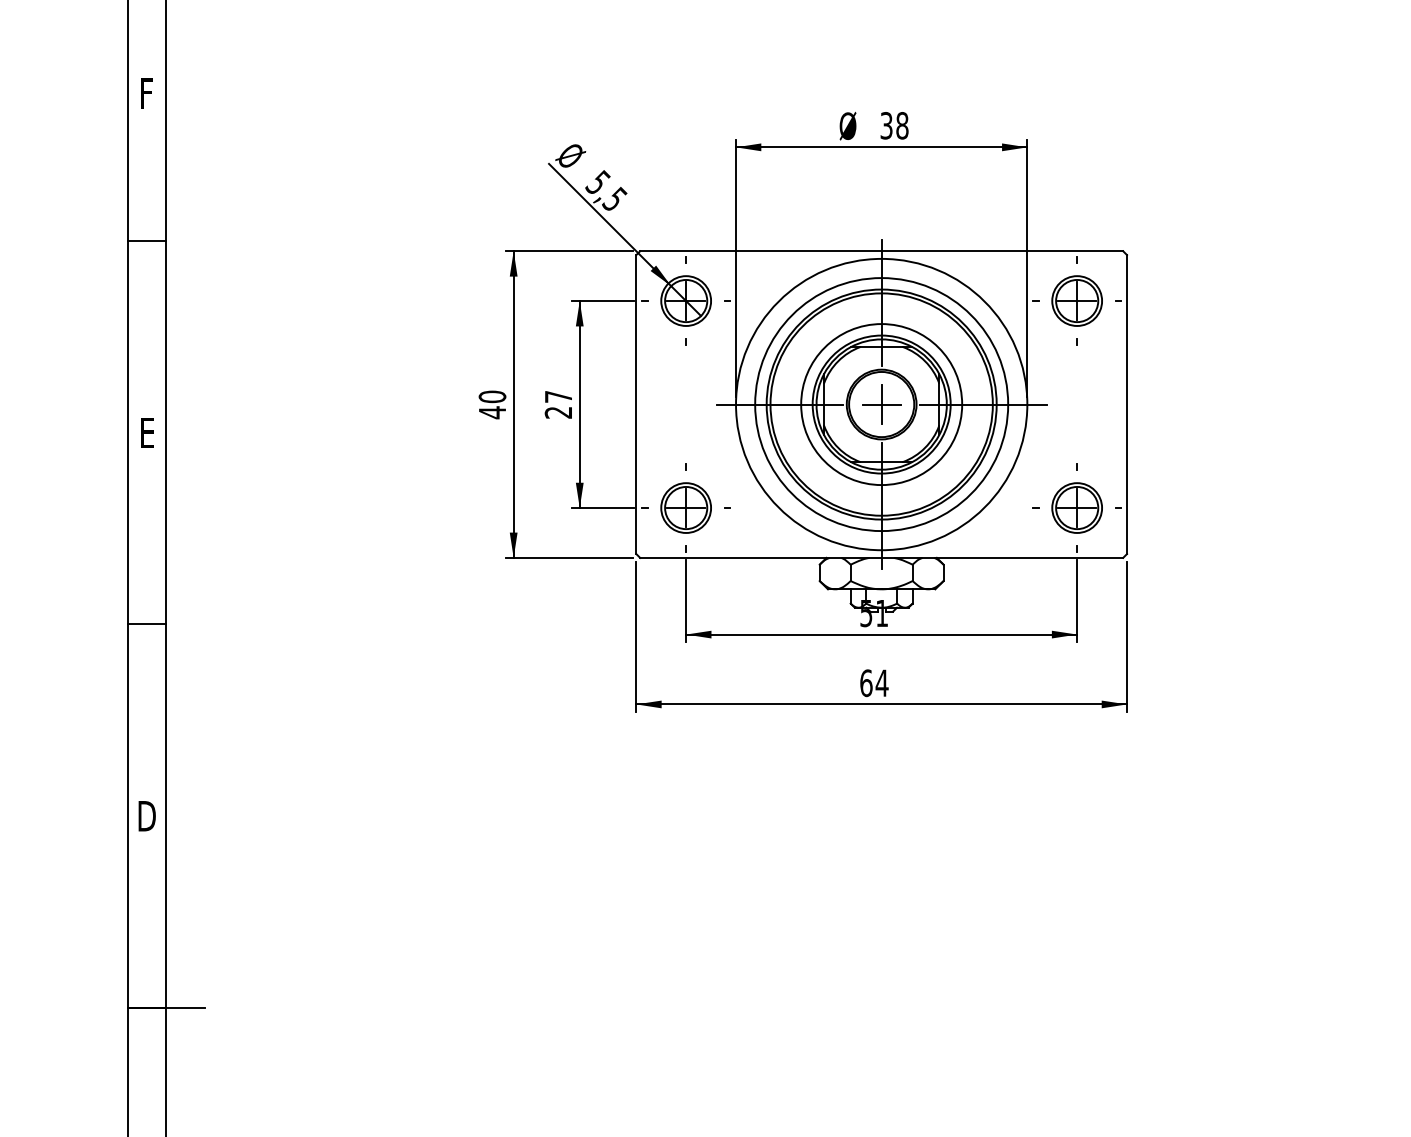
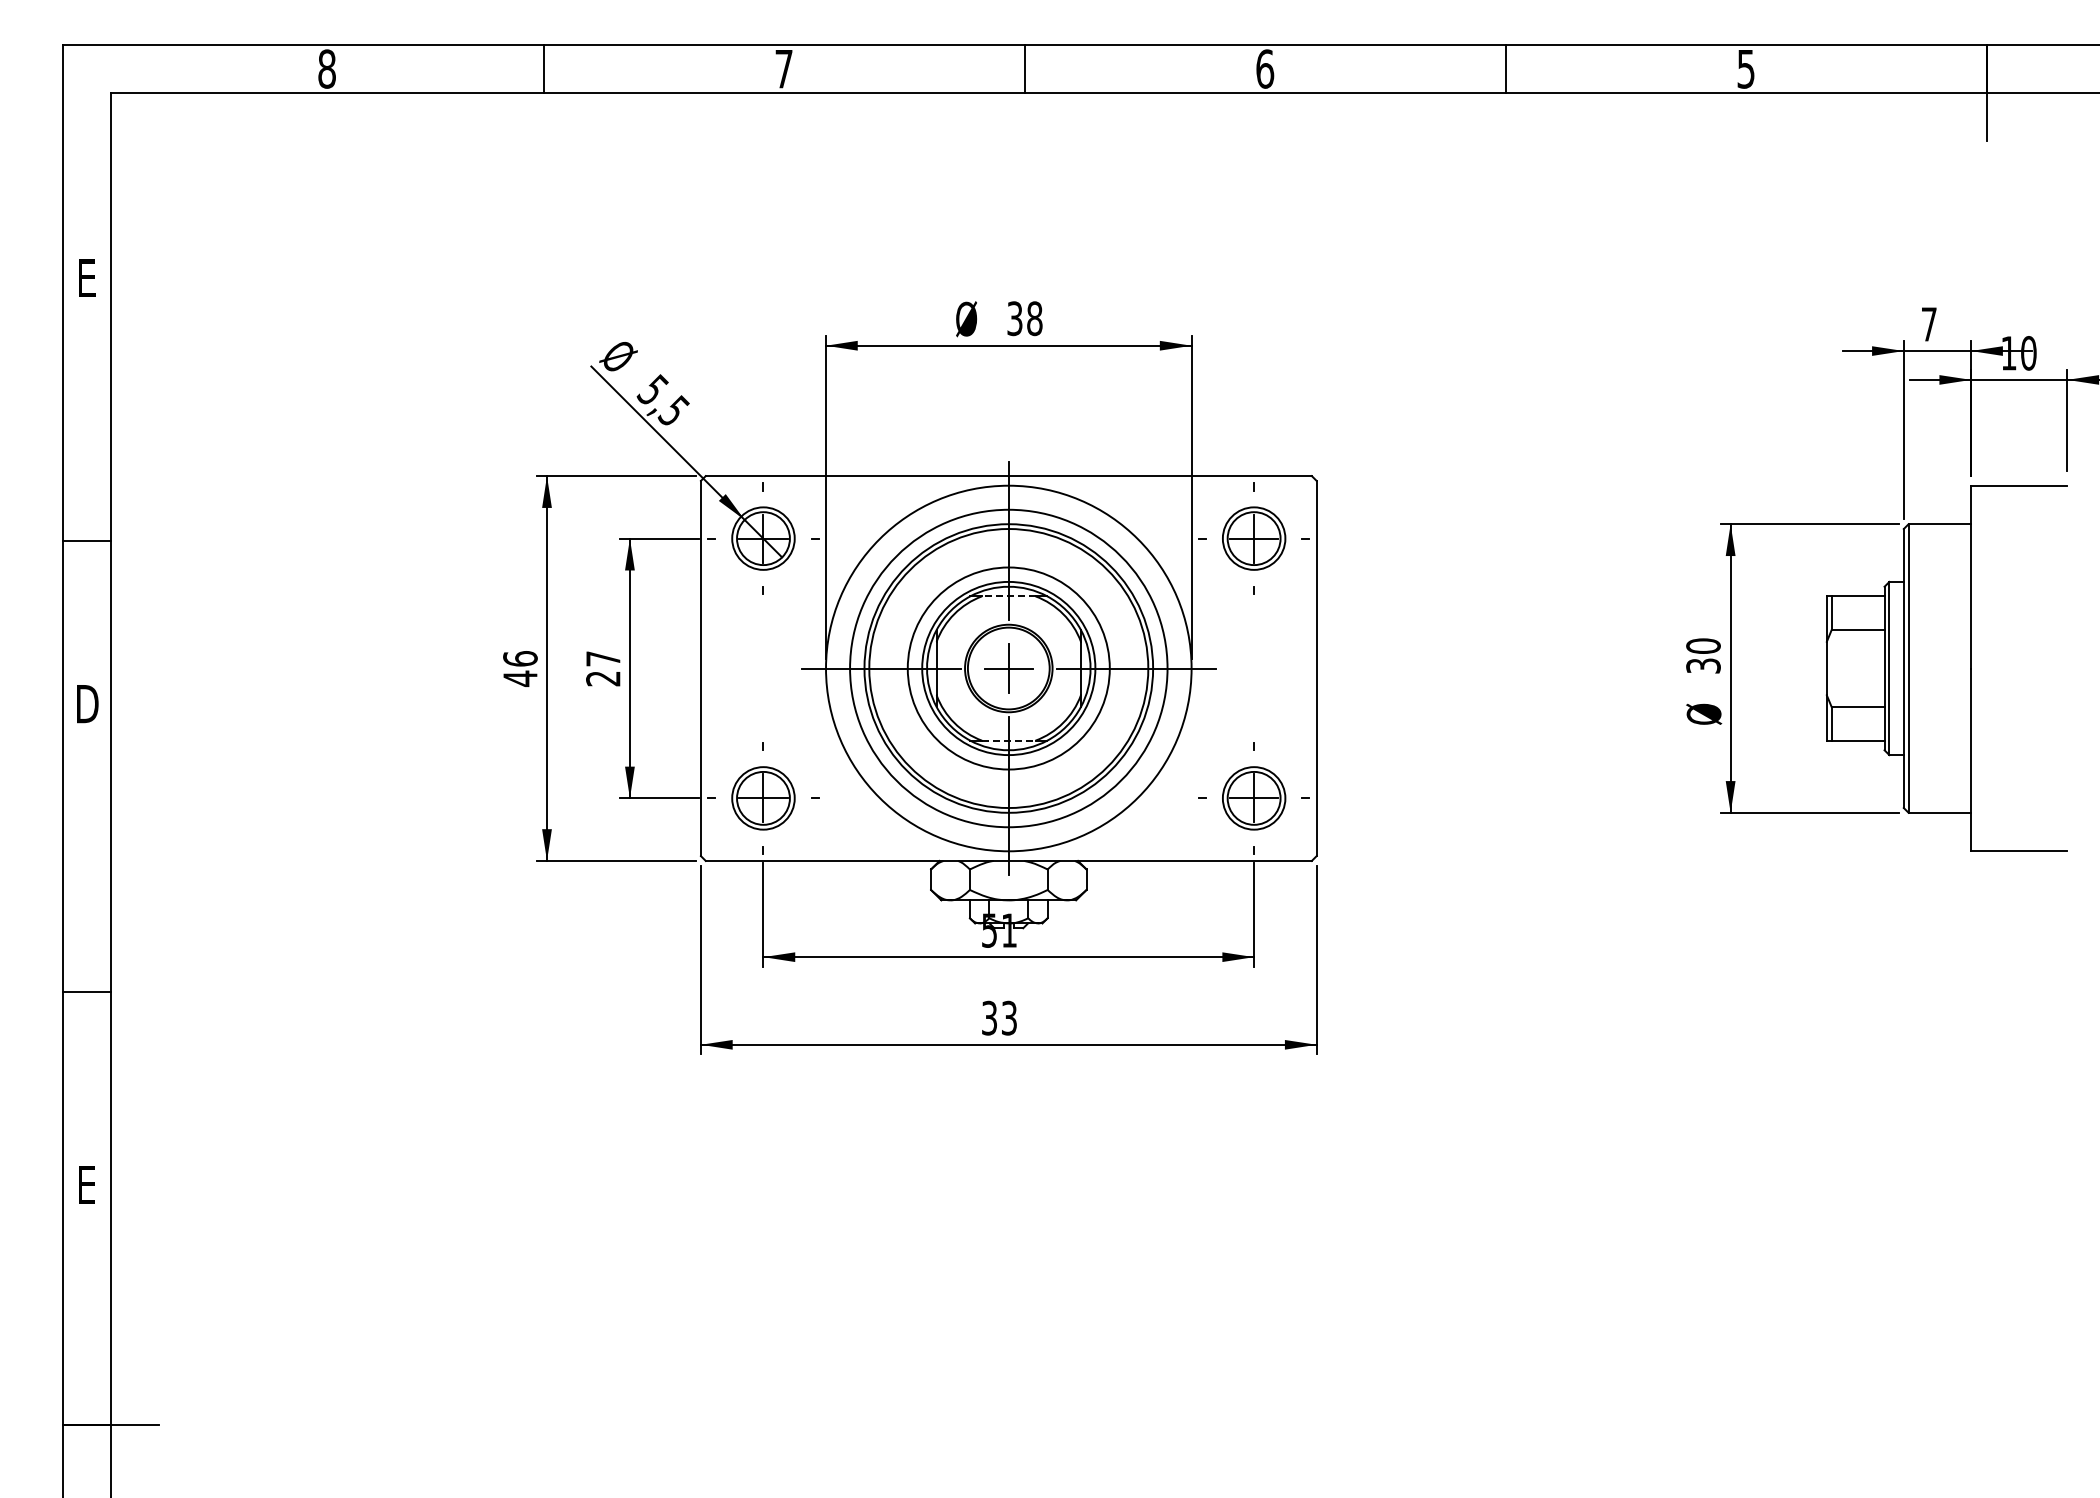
text: (147, 92) -> (87, 277), F -> E
line: (146, 241) -> (86, 541), moved
line: (881, 347) -> (1008, 596), solid -> dashed
text: (492, 396) -> (520, 658), 40 -> 46
text: (147, 433) -> (87, 704), E -> D
line: (881, 461) -> (1008, 740), solid -> dashed
line: (146, 624) -> (86, 992), moved
text: (874, 682) -> (999, 1017), 64 -> 33
text: (146, 816) -> (86, 1185), D -> E

